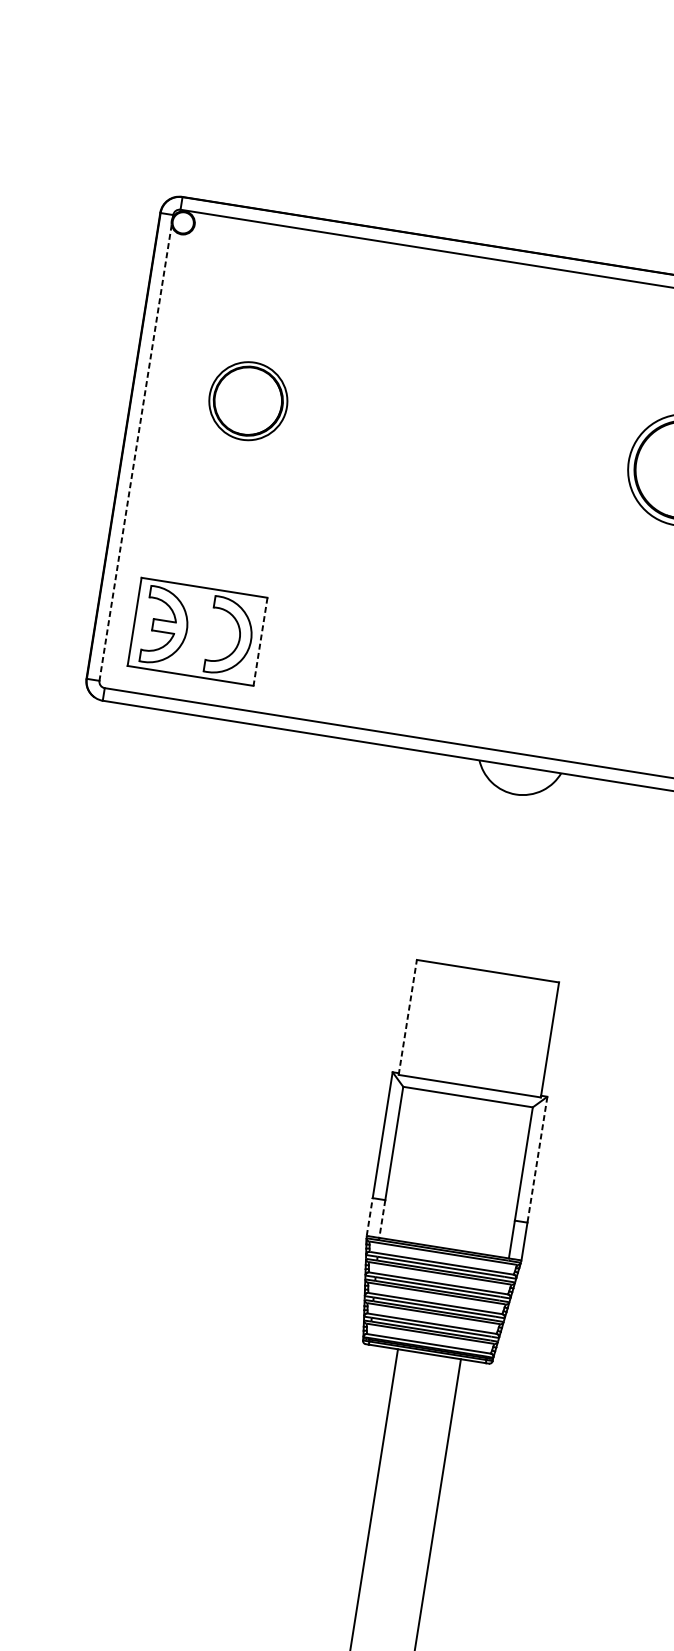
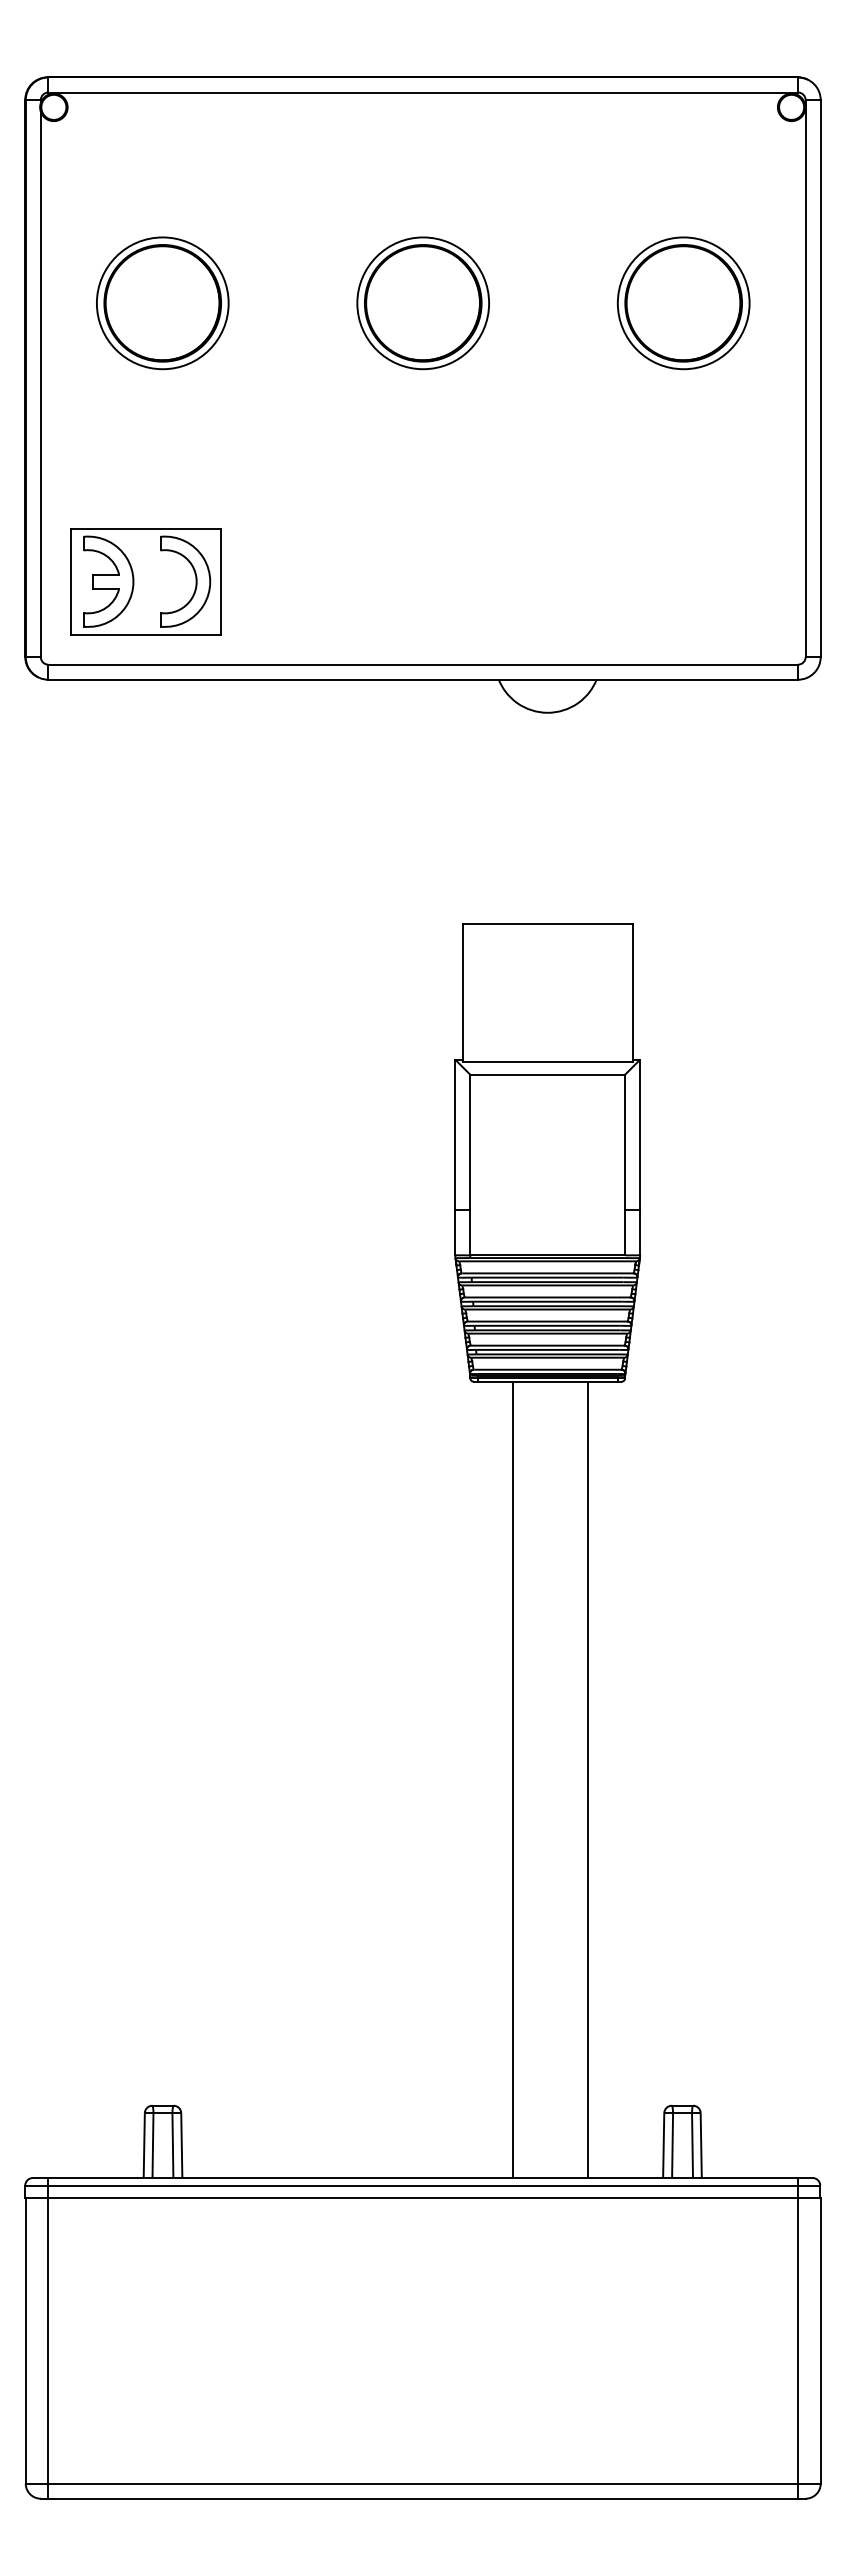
part: (248, 401) -> (162, 303), size x1.43
part: (465, 435) -> (422, 303), added
line: (135, 452) -> (40, 384), dashed -> solid
line: (260, 641) -> (221, 581), dashed -> solid
line: (407, 1017) -> (462, 992), dashed -> solid
line: (537, 1160) -> (640, 1135), dashed -> solid
line: (370, 1216) -> (455, 1232), dashed -> solid
line: (382, 1218) -> (470, 1232), dashed -> solid

